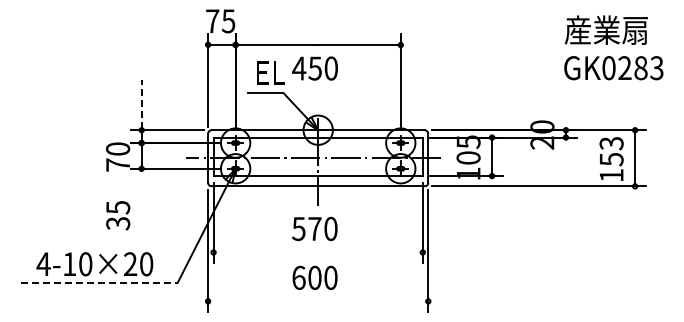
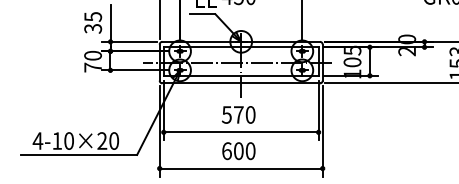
line: (141, 104) -> (110, 22), dashed -> solid
text: (118, 215) -> (93, 22), moved
line: (318, 252) -> (241, 132), added
line: (99, 282) -> (79, 154), dashed -> solid
line: (317, 301) -> (240, 168), added

